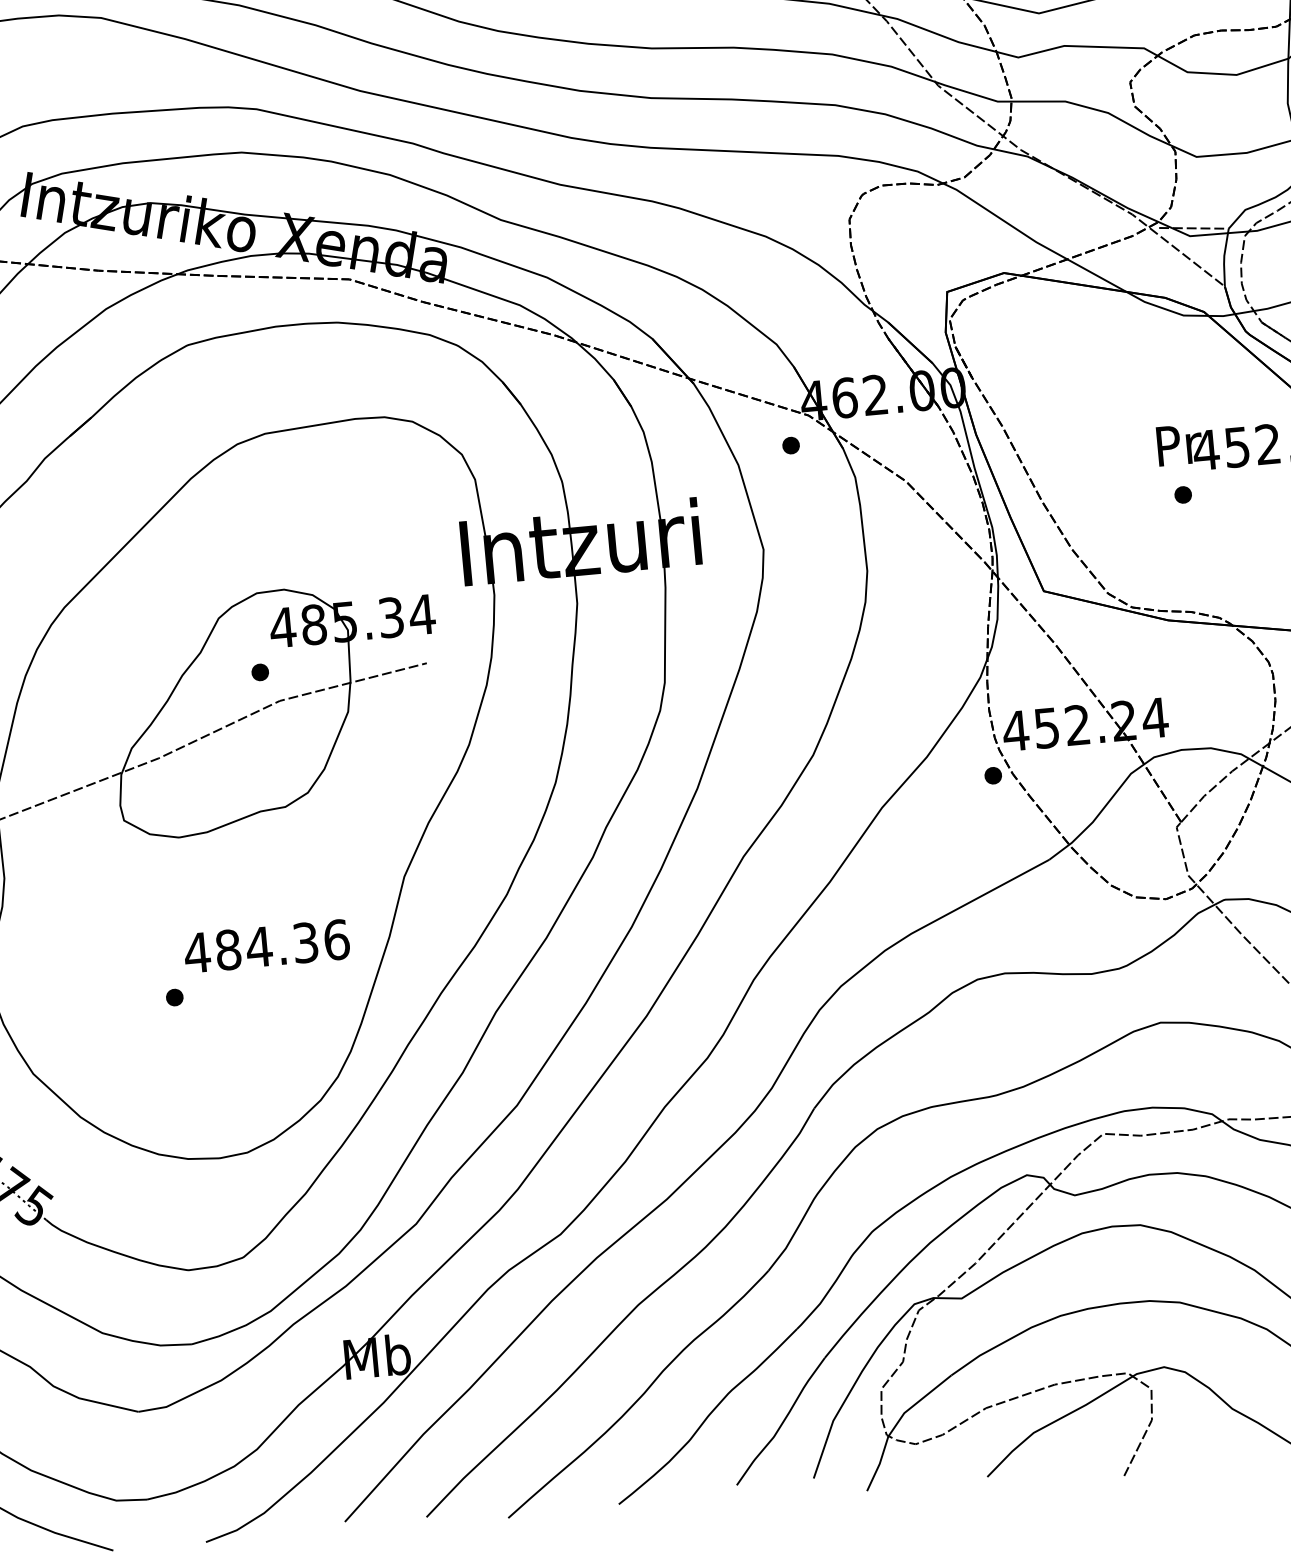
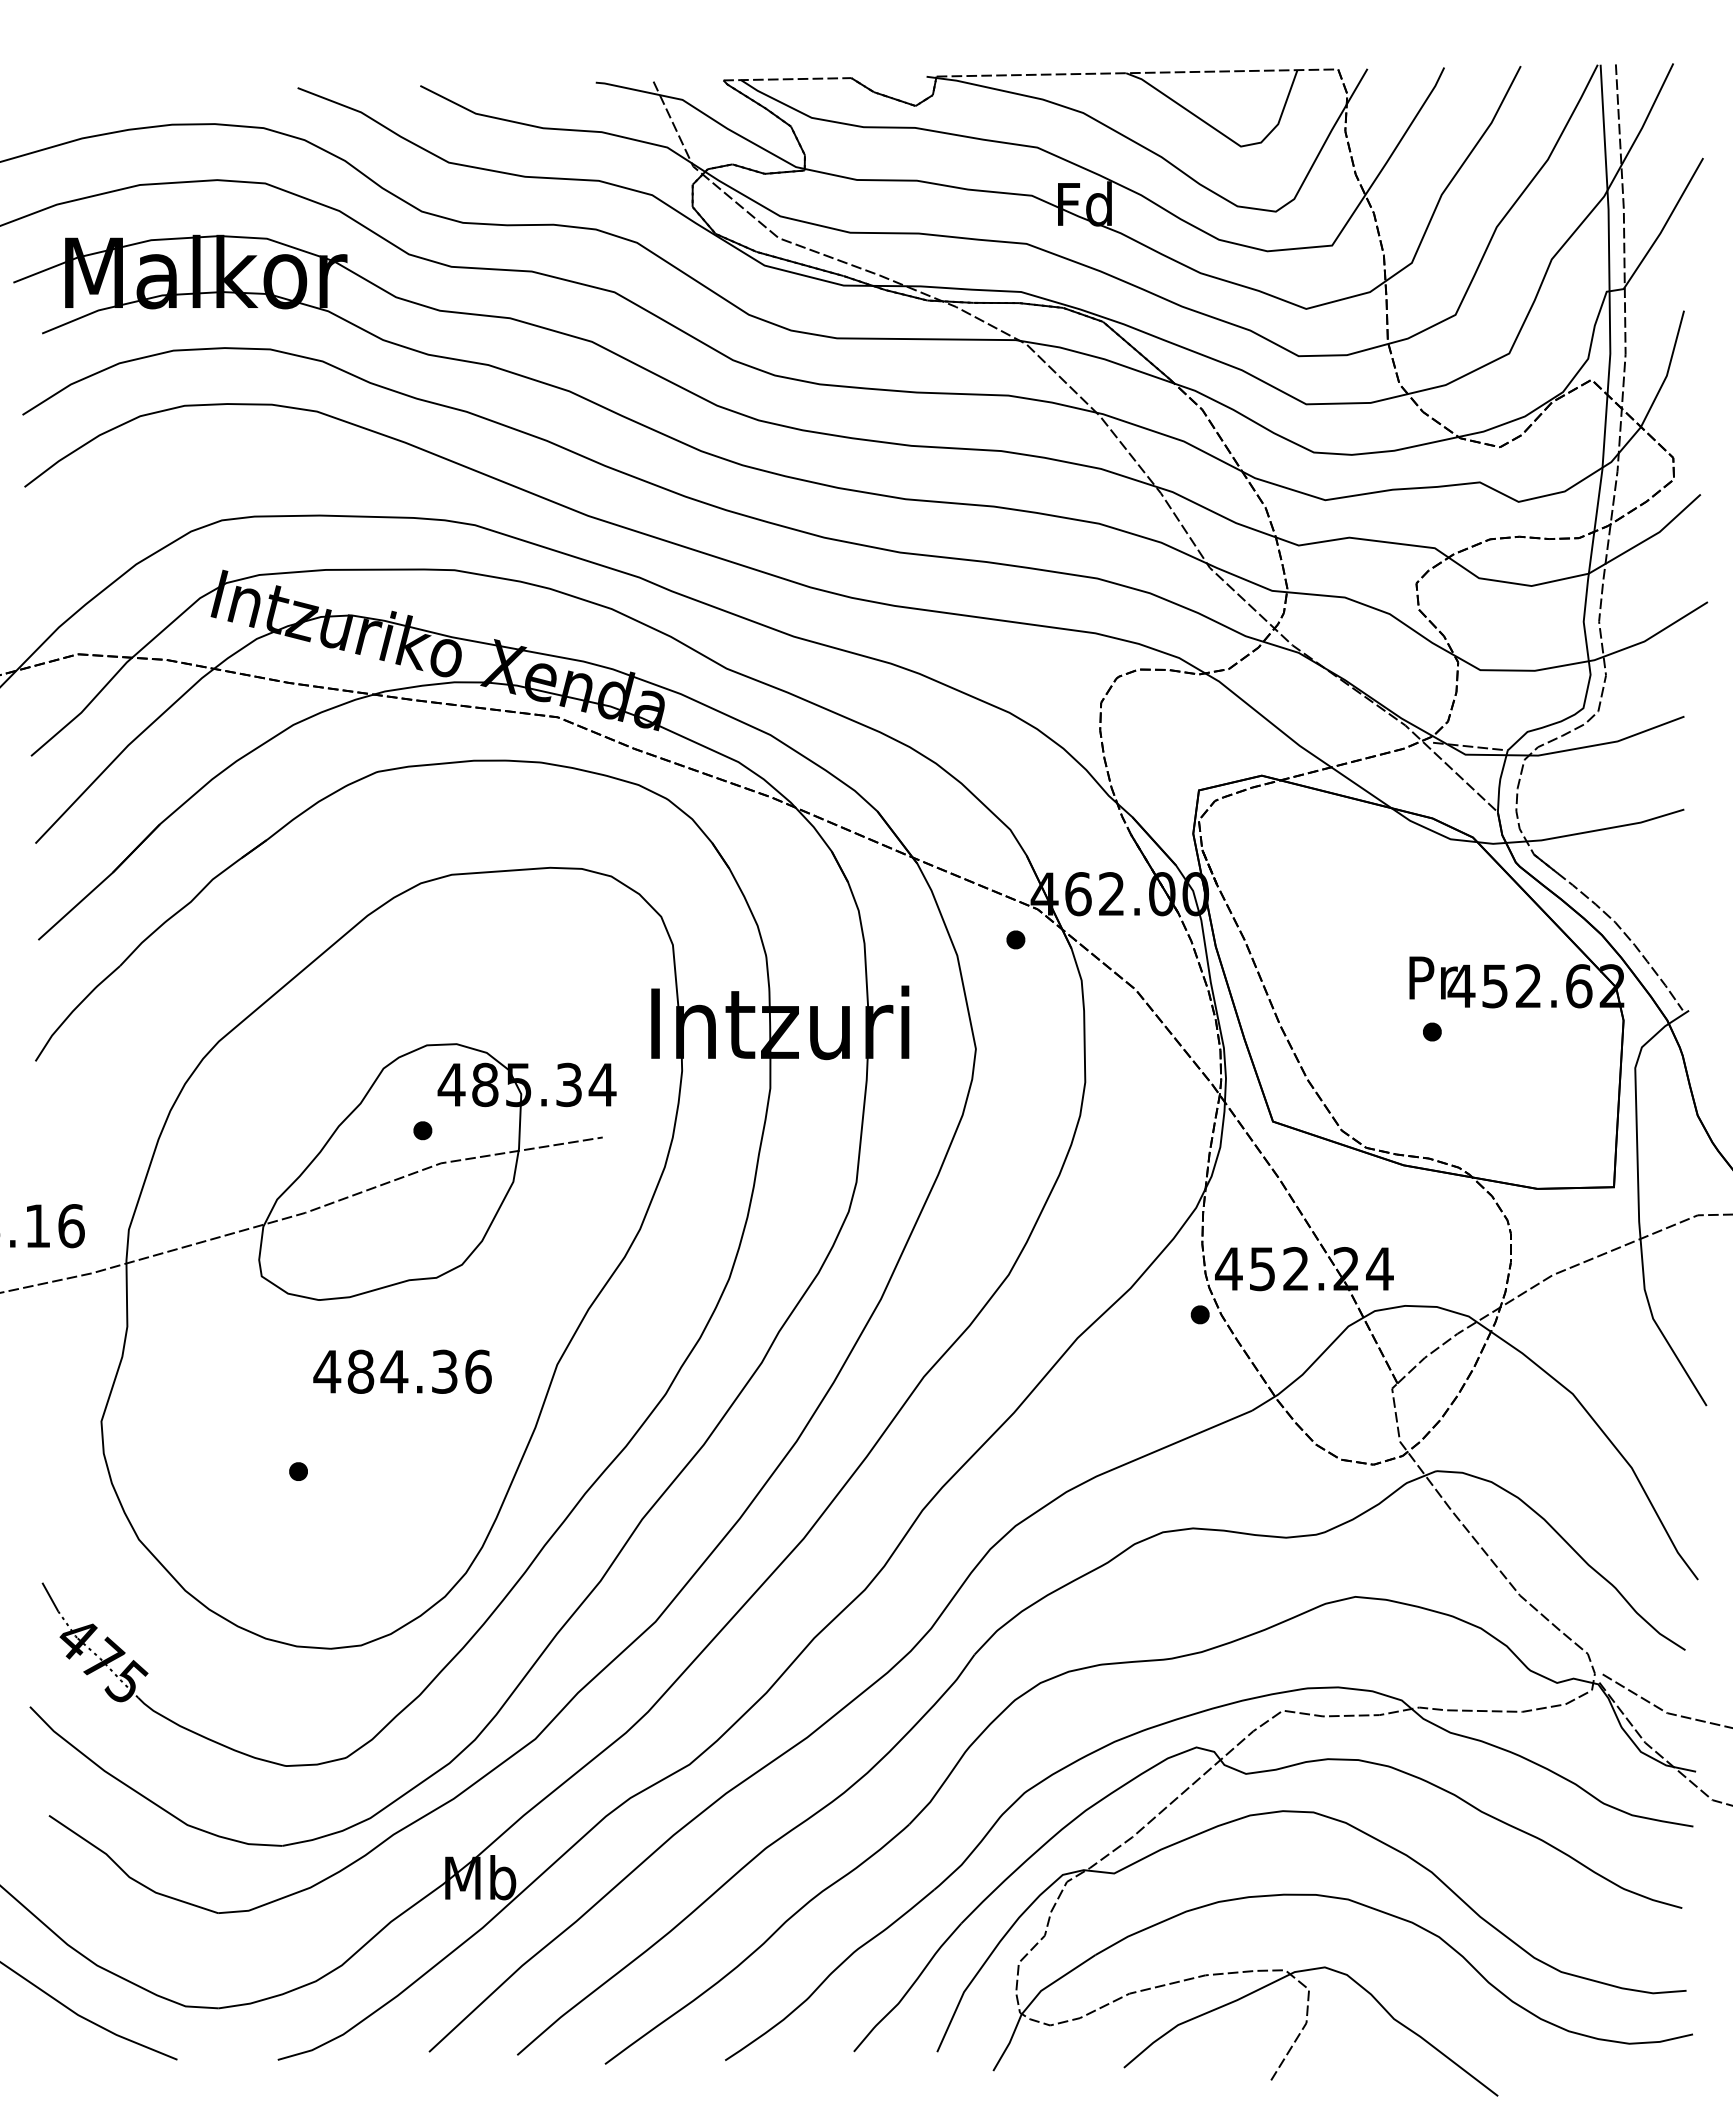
text: (266, 946) -> (402, 1371), moved

